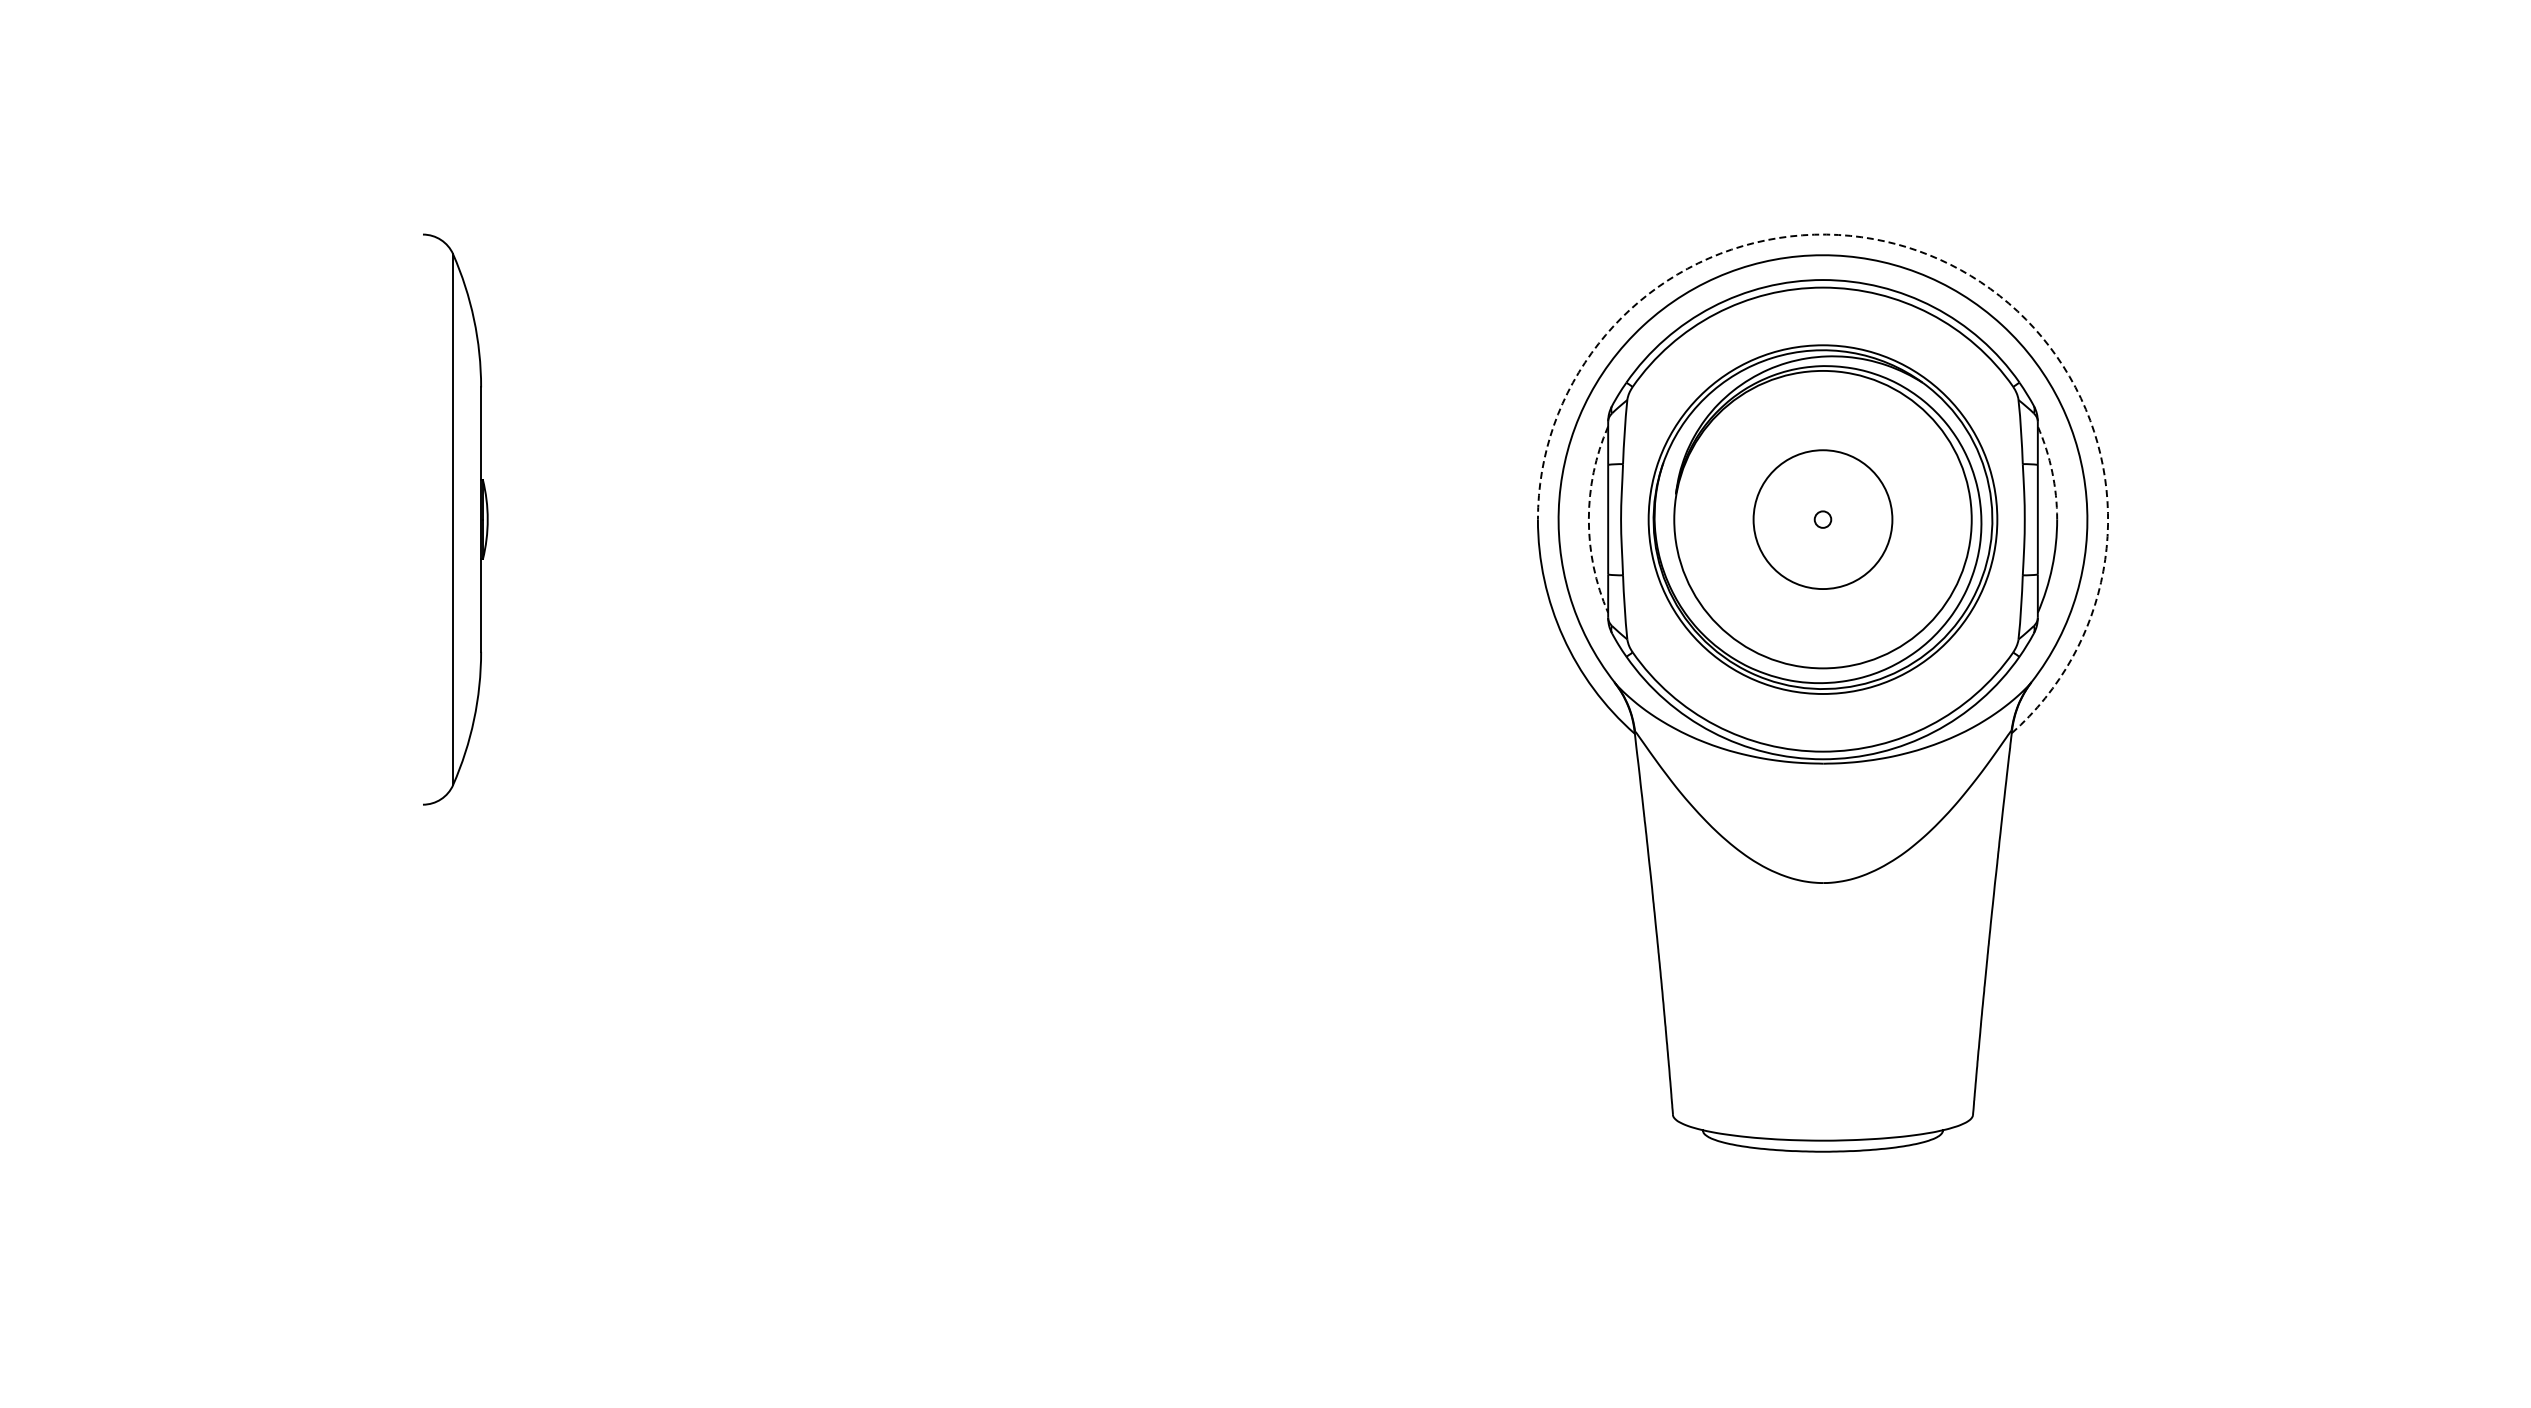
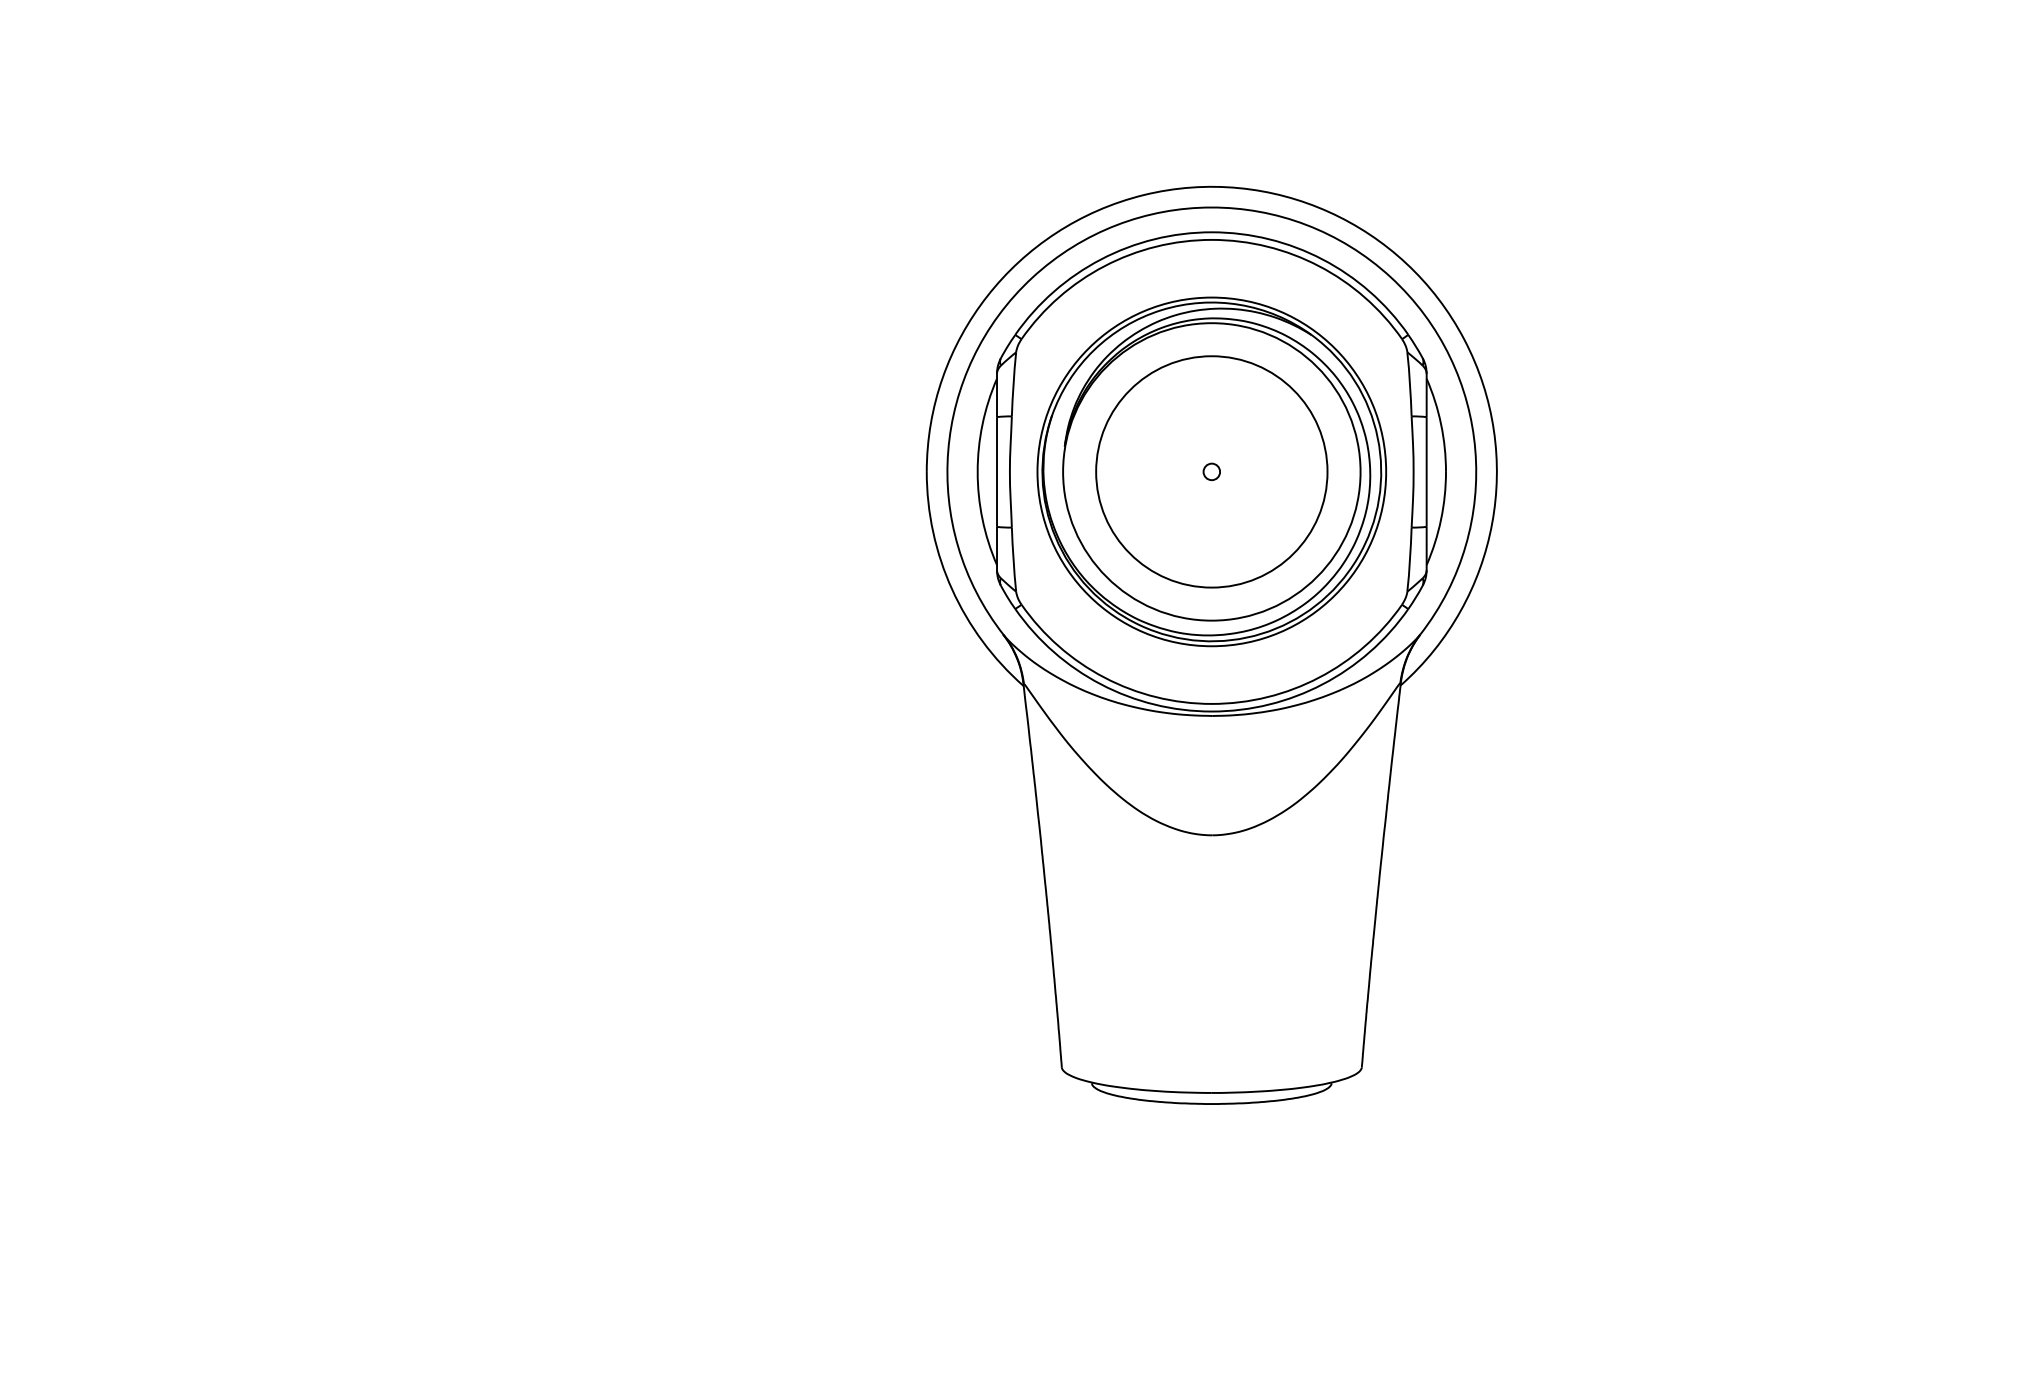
arc: (1940, 259) -> (1329, 211), dashed -> solid
arc: (2052, 472) -> (1441, 424), dashed -> solid
arc: (1588, 519) -> (977, 471), dashed -> solid
circle: (1822, 519) -> (1211, 471), size x1.67

